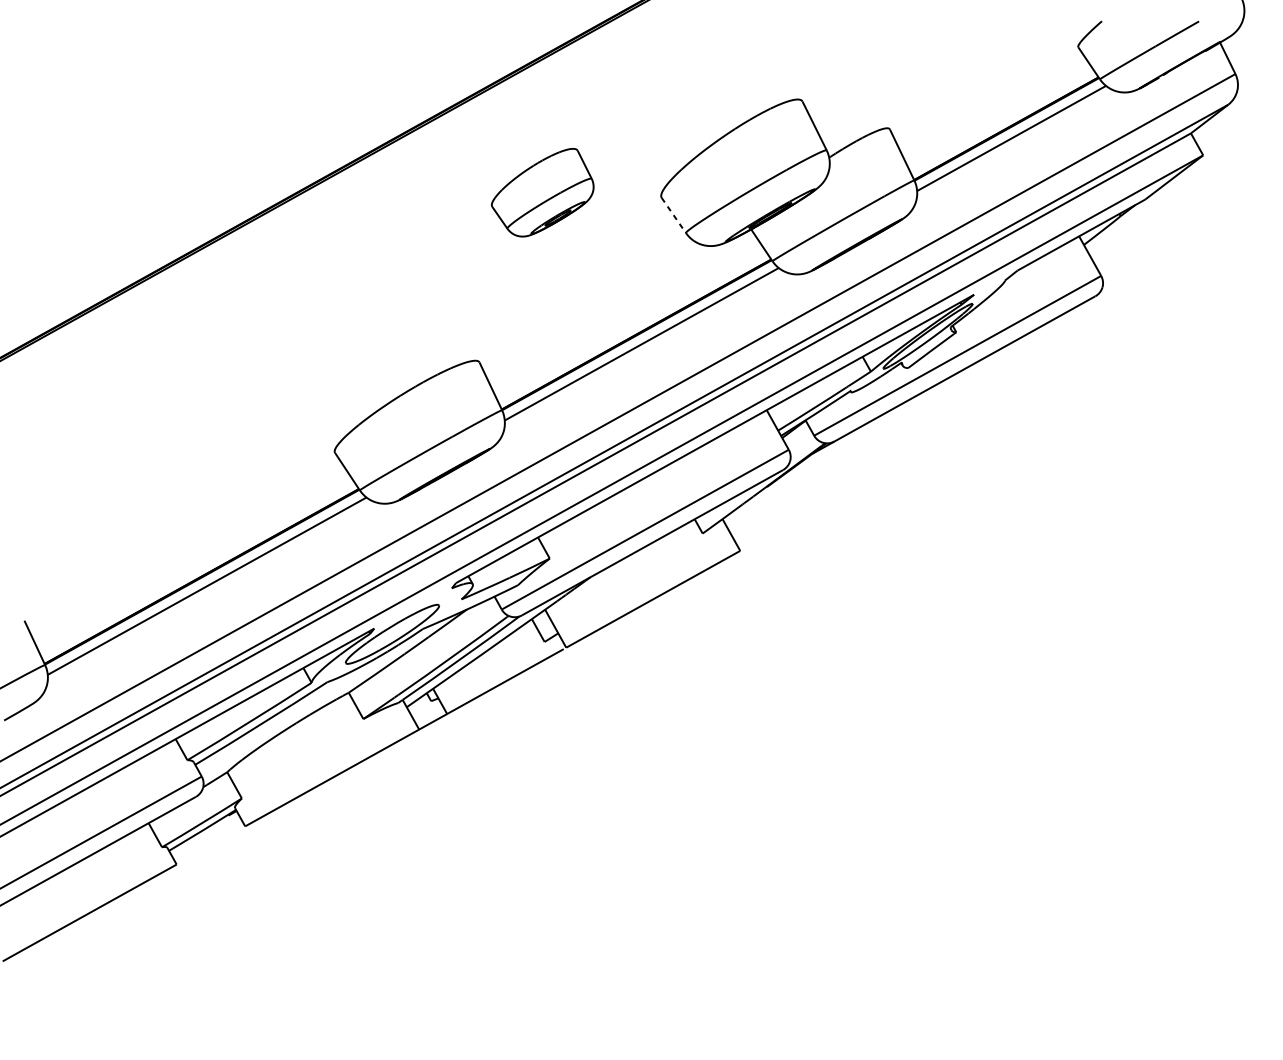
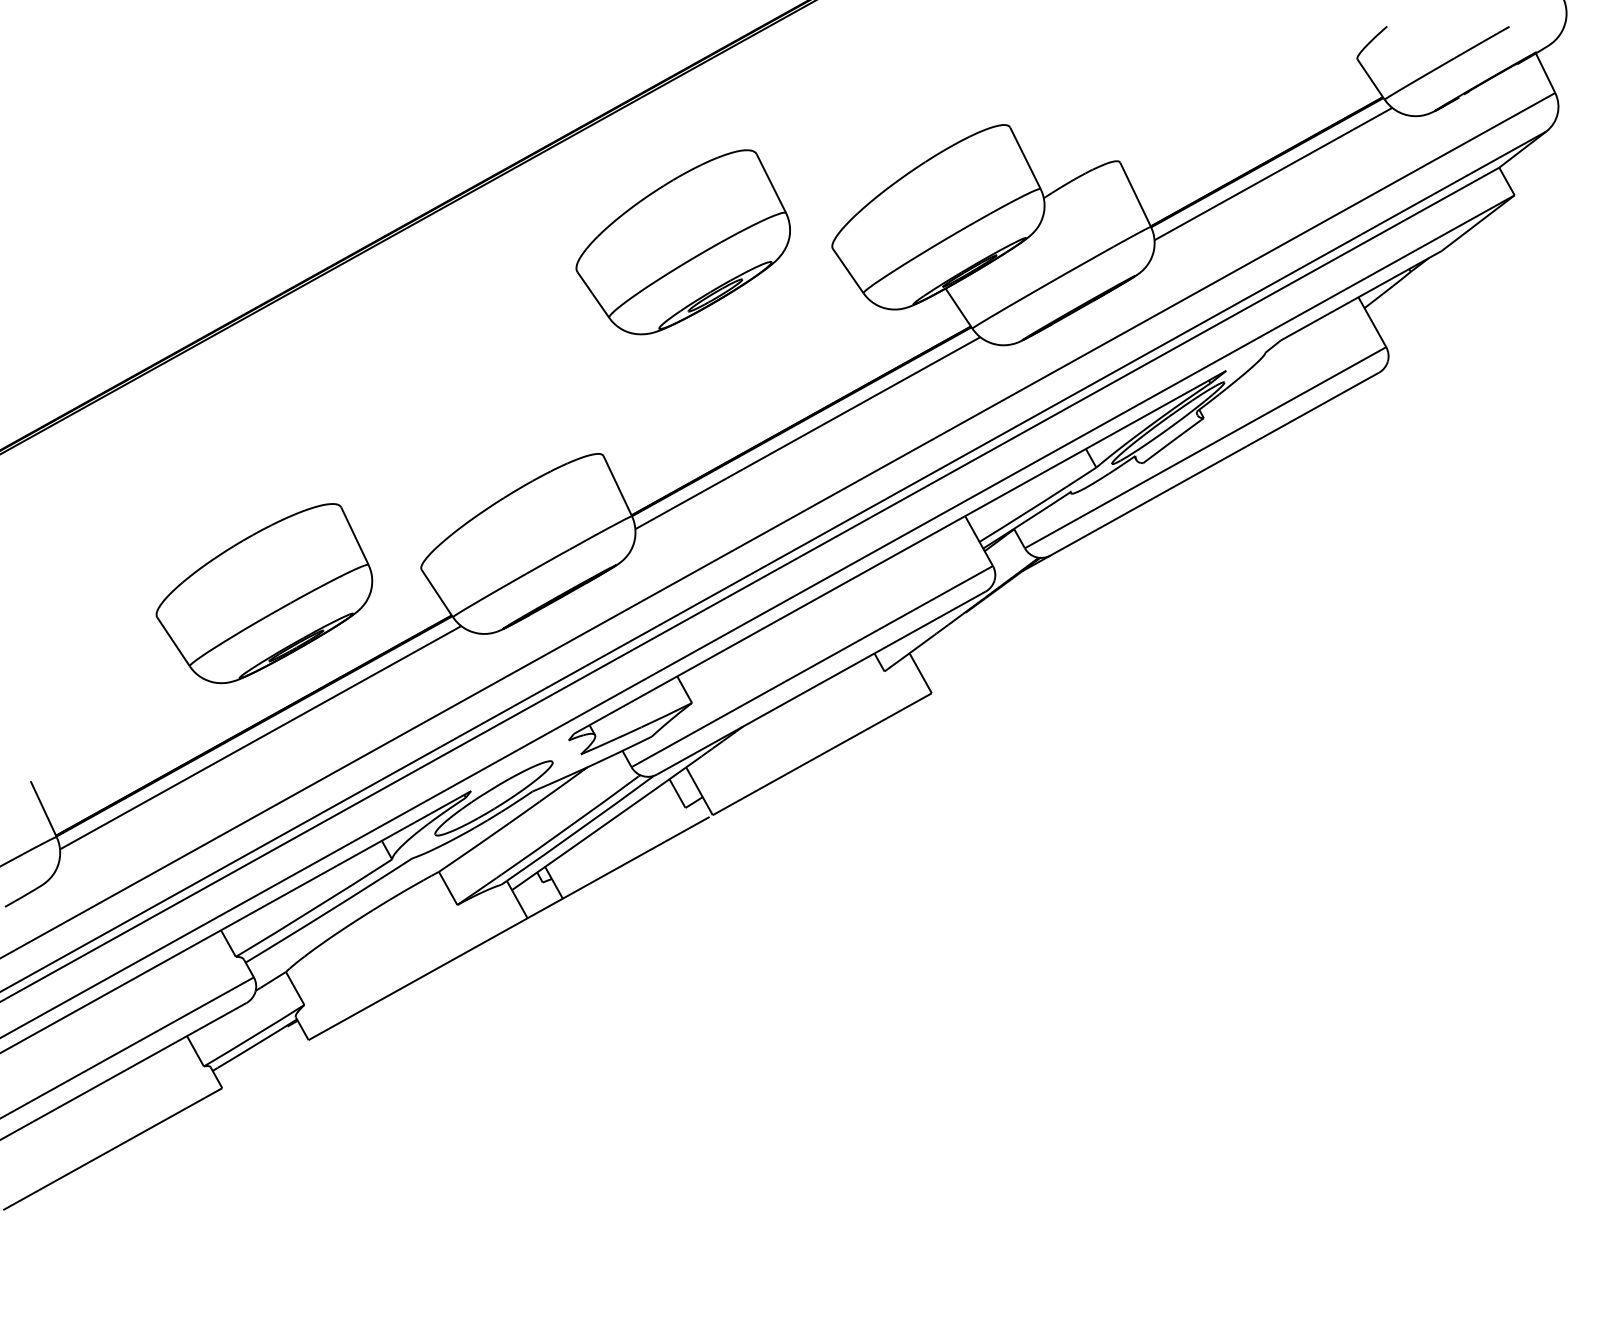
part: (542, 192) -> (682, 242), size x1.67
line: (674, 215) -> (848, 271), dashed -> solid
part: (210, 471) -> (264, 593), added

